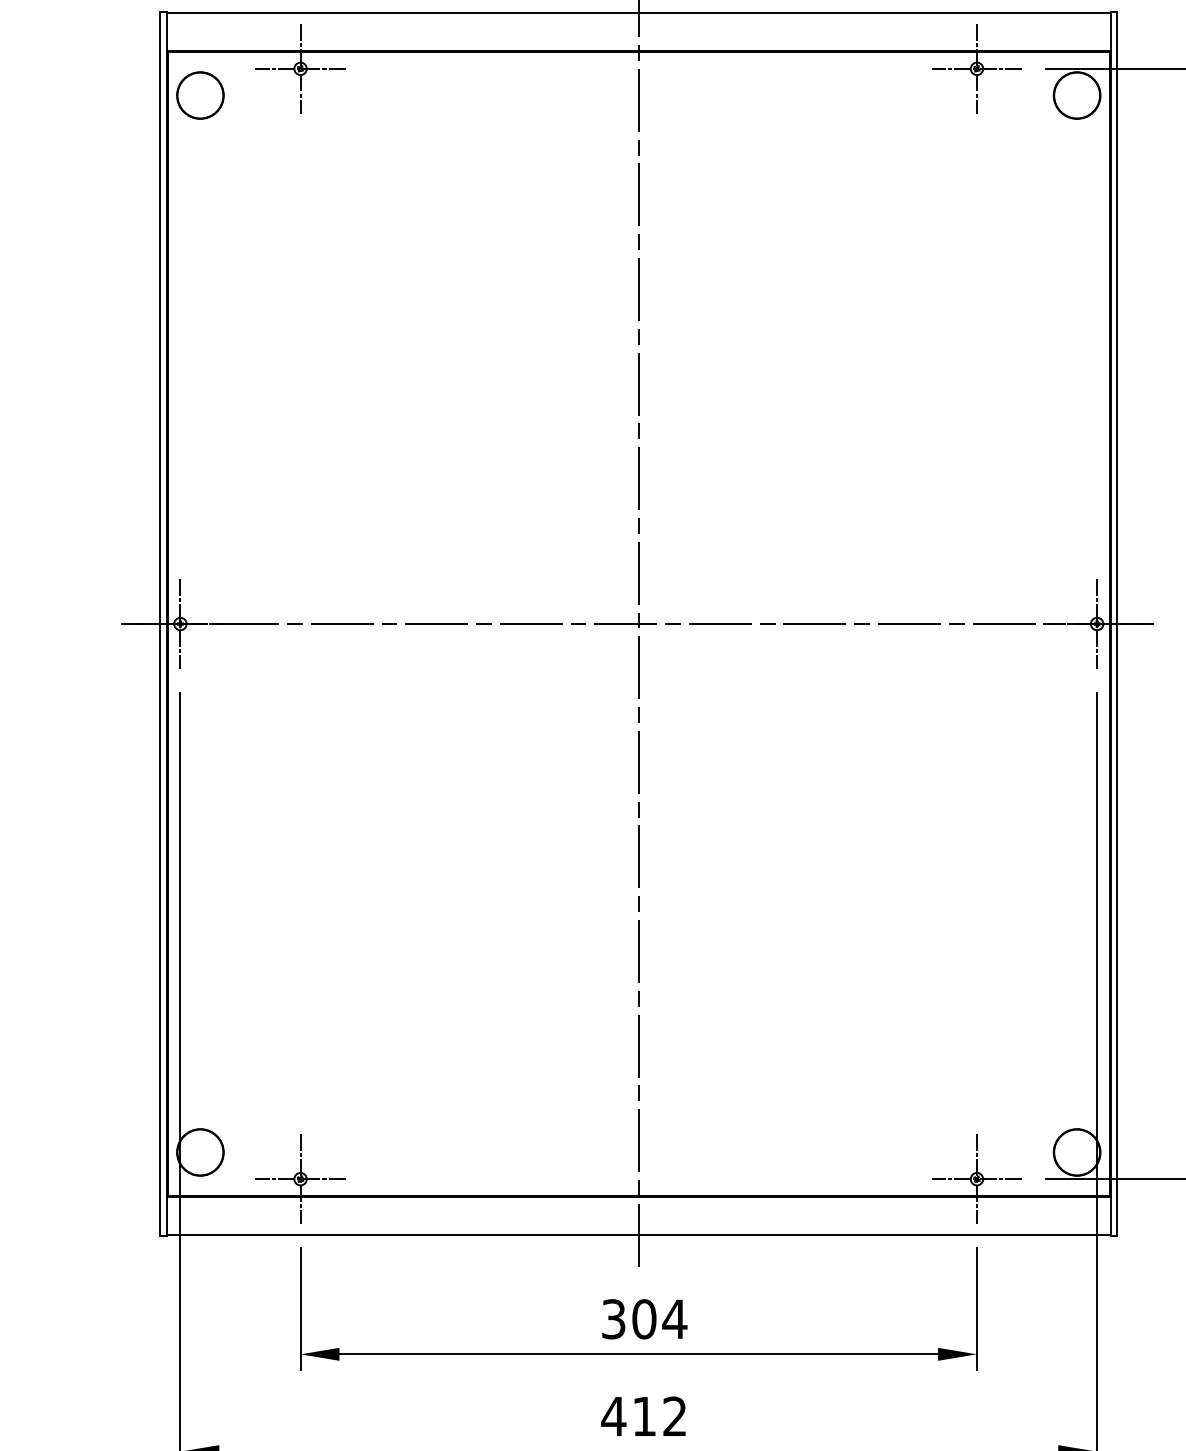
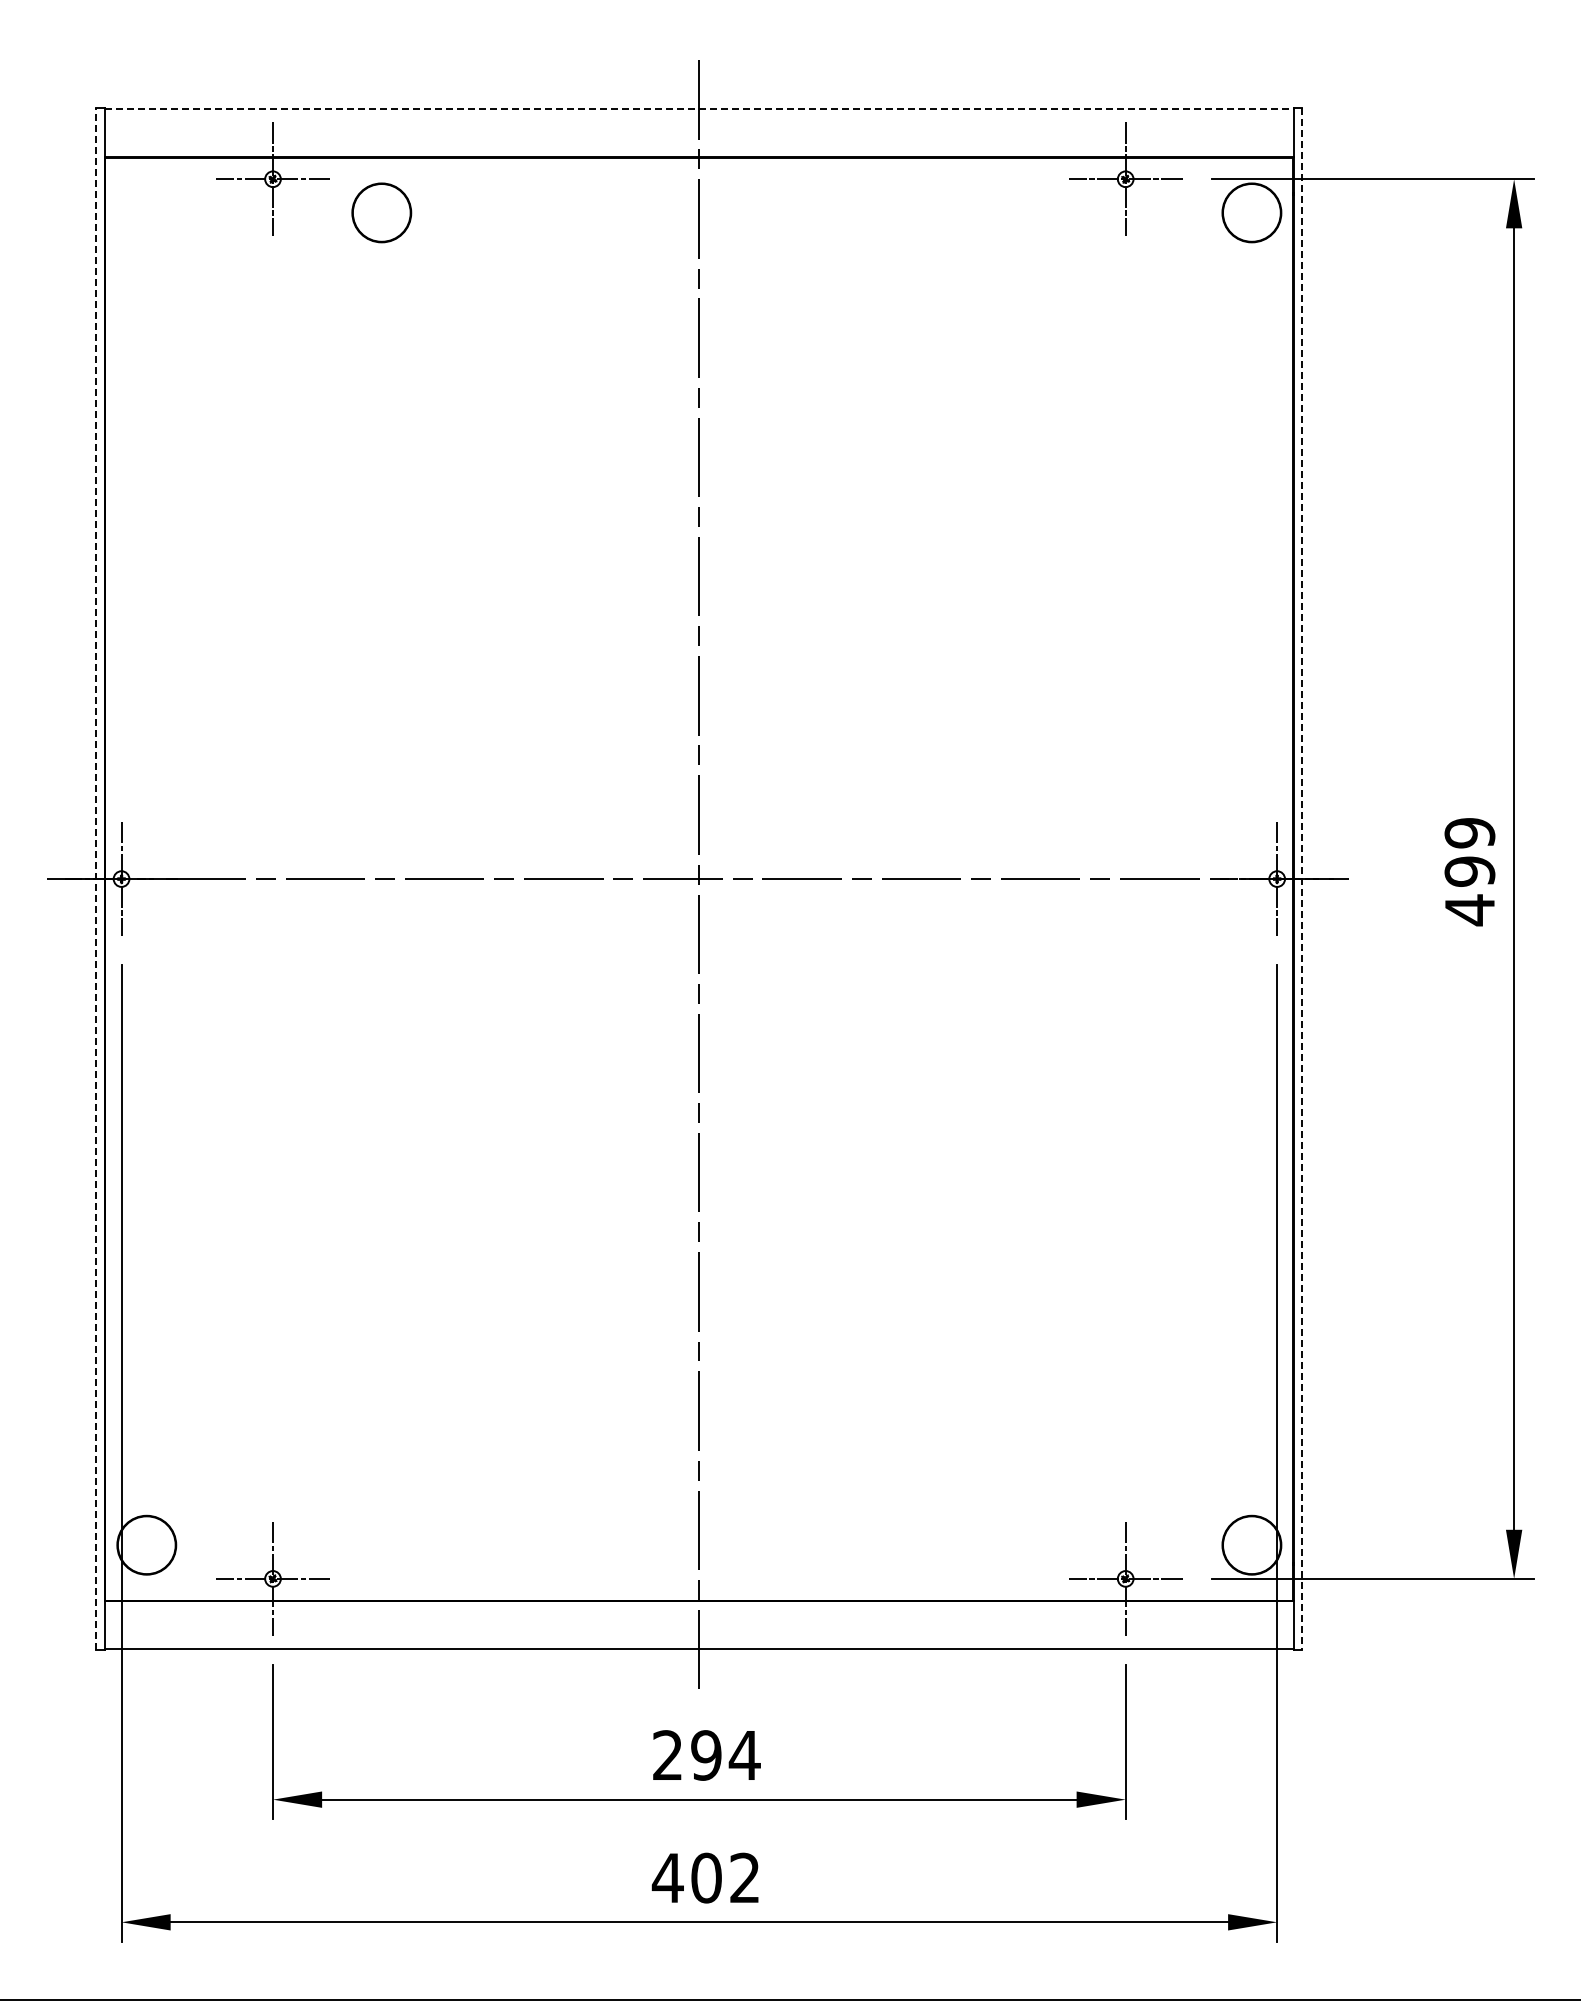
line: (638, 13) -> (699, 109), solid -> dashed
part: (200, 95) -> (381, 212), moved
line: (160, 623) -> (96, 878), solid -> dashed
line: (1117, 624) -> (1302, 879), solid -> dashed
text: (629, 1319) -> (687, 1755), 304 -> 294
text: (644, 1416) -> (706, 1877), 412 -> 402

